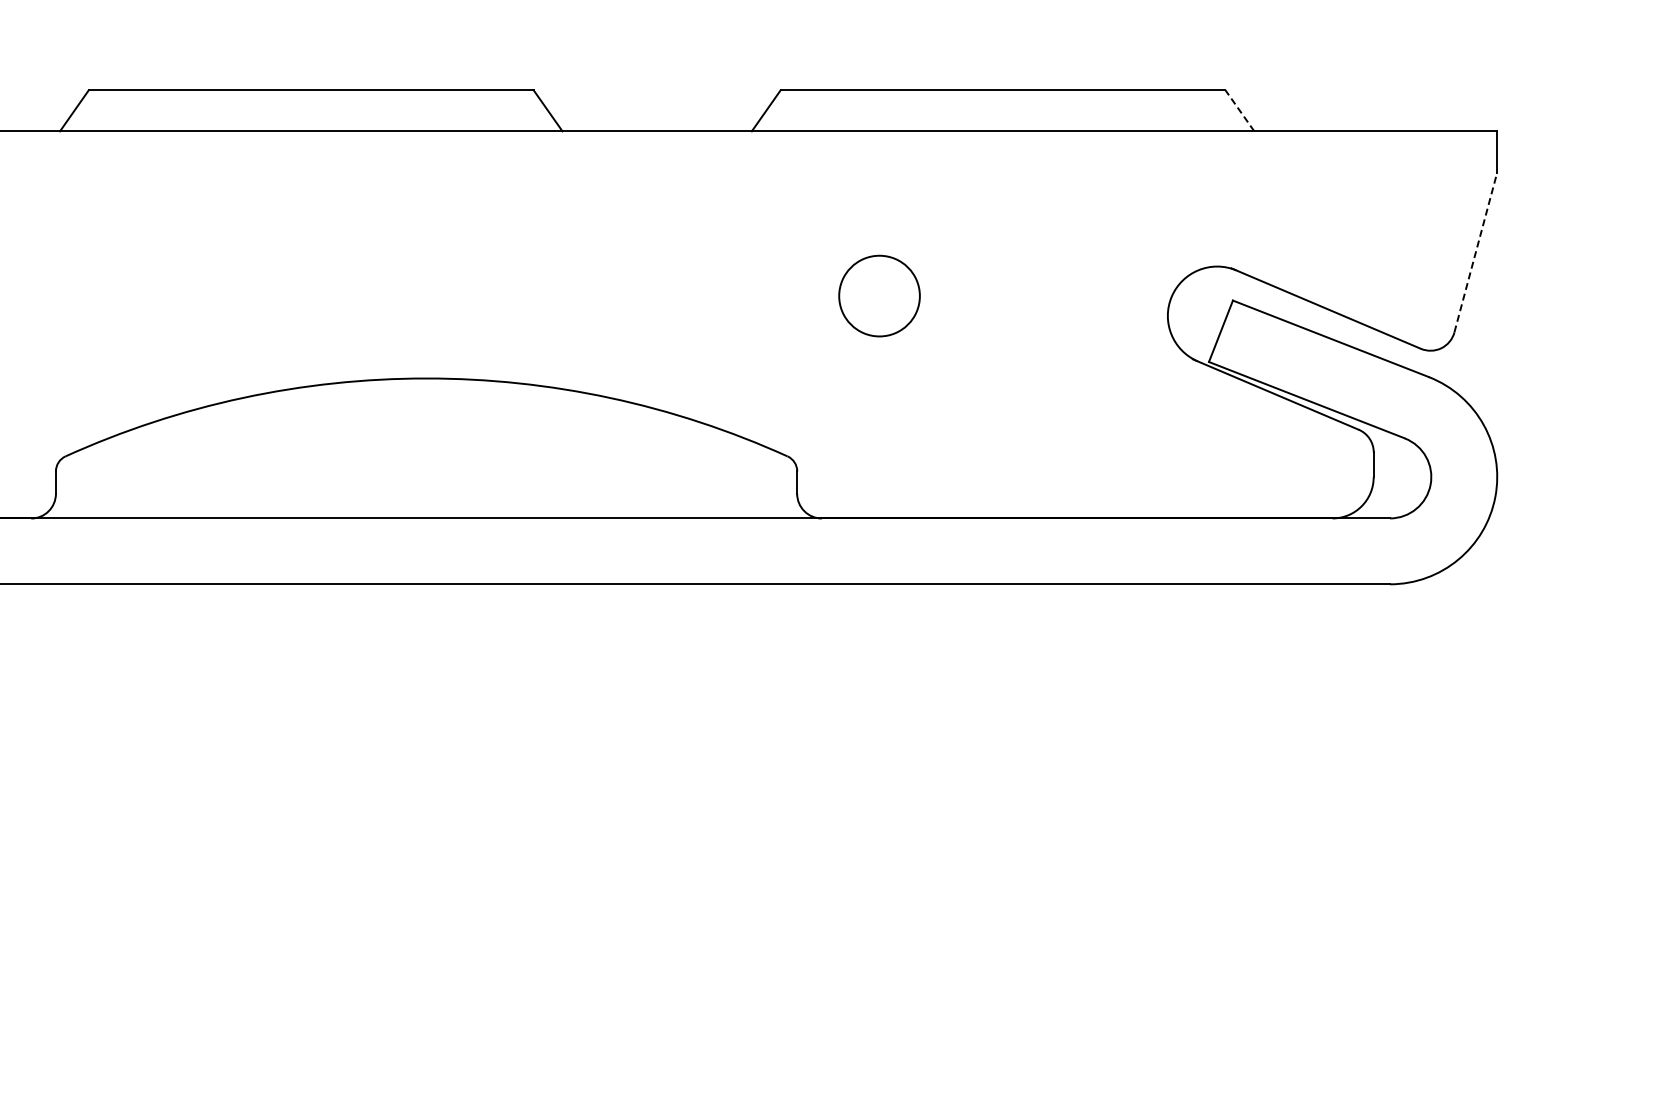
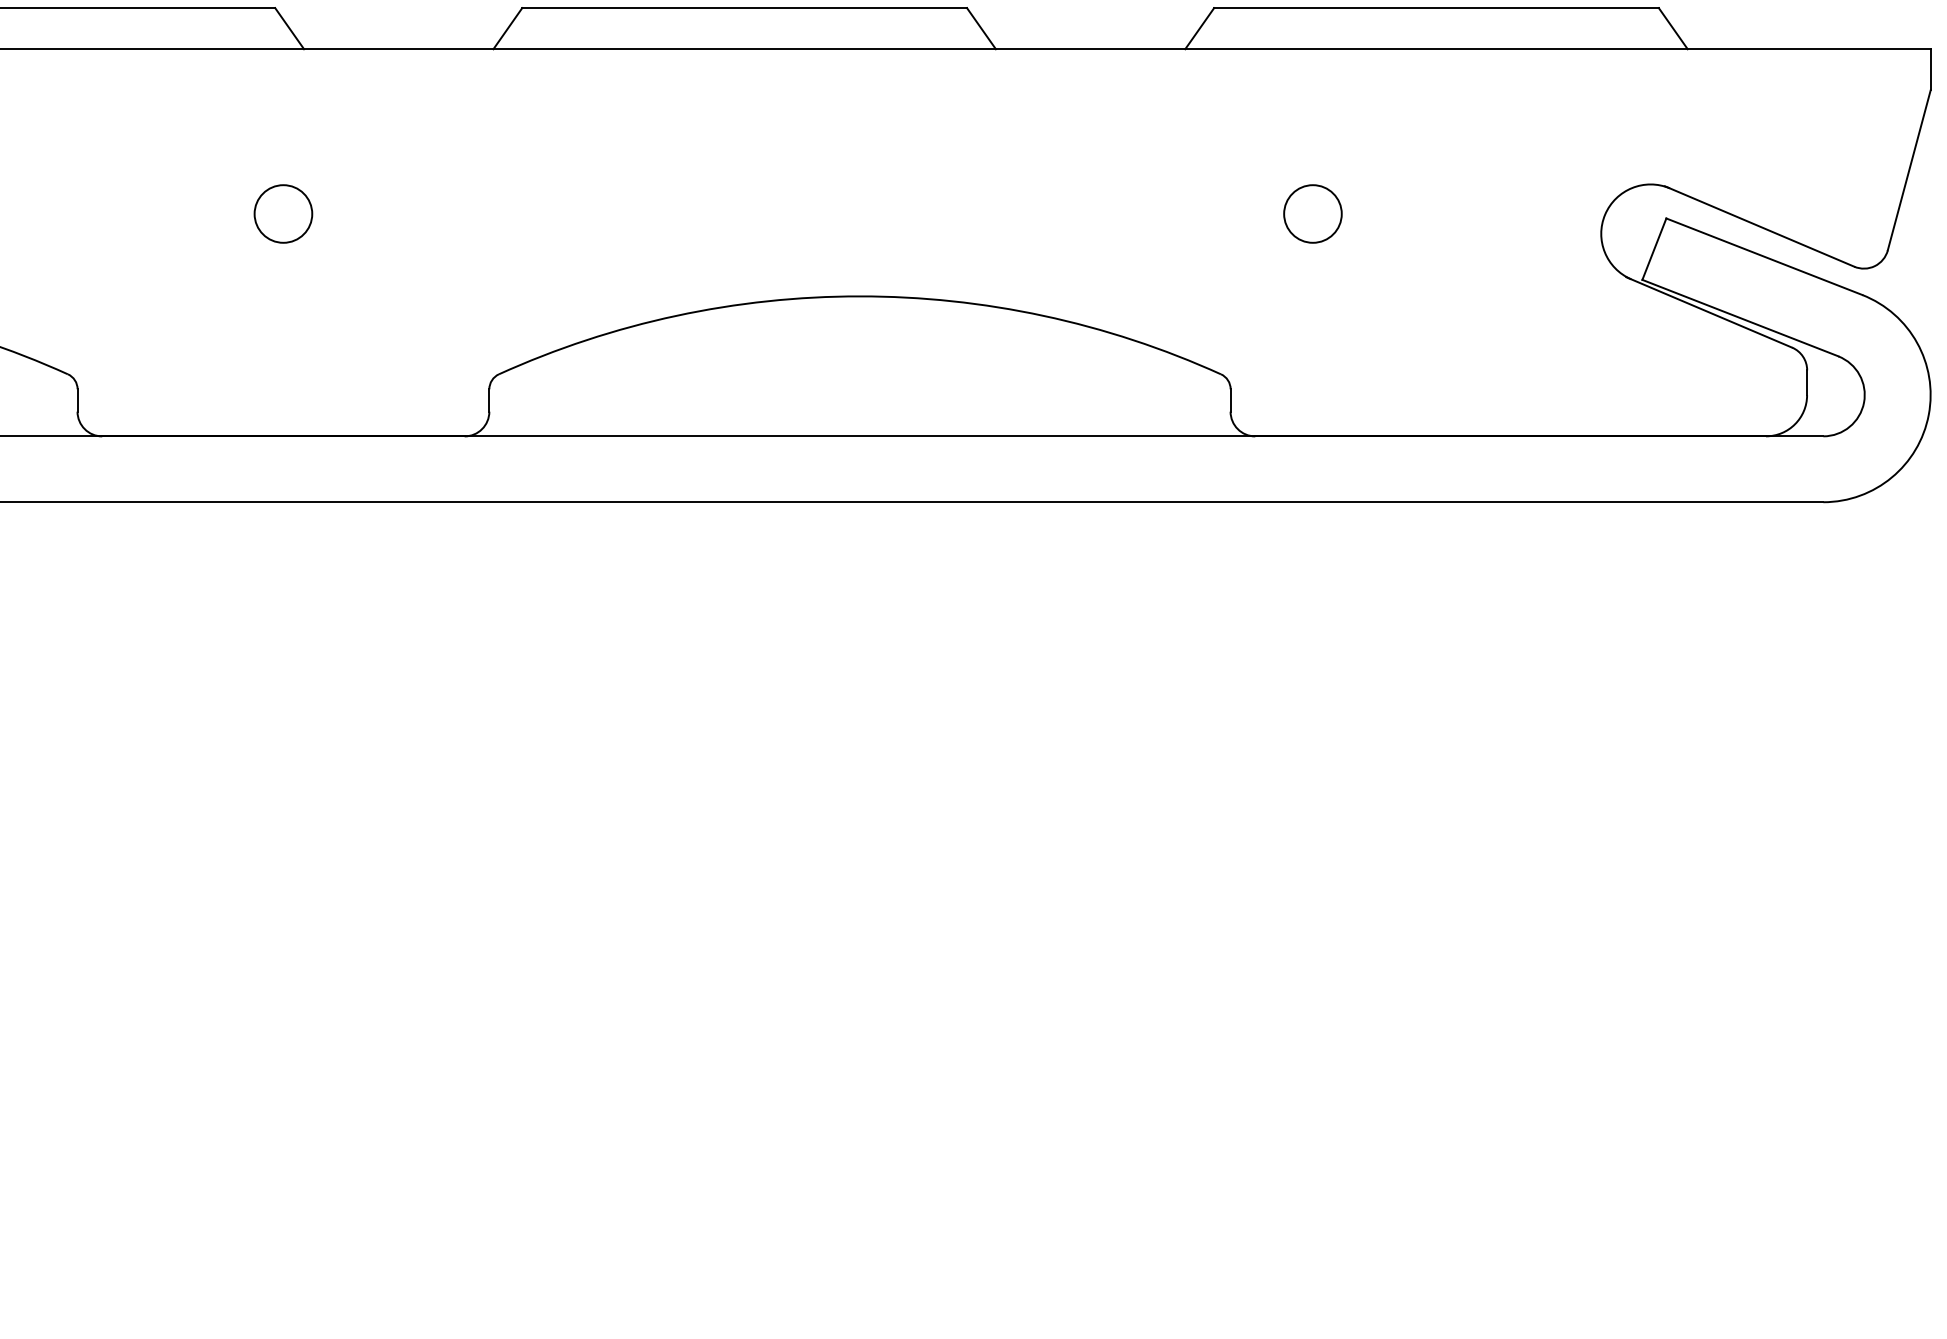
line: (1240, 110) -> (1673, 28), dashed -> solid
line: (1476, 252) -> (1909, 170), dashed -> solid
circle: (879, 295) -> (1312, 213), size x0.71

